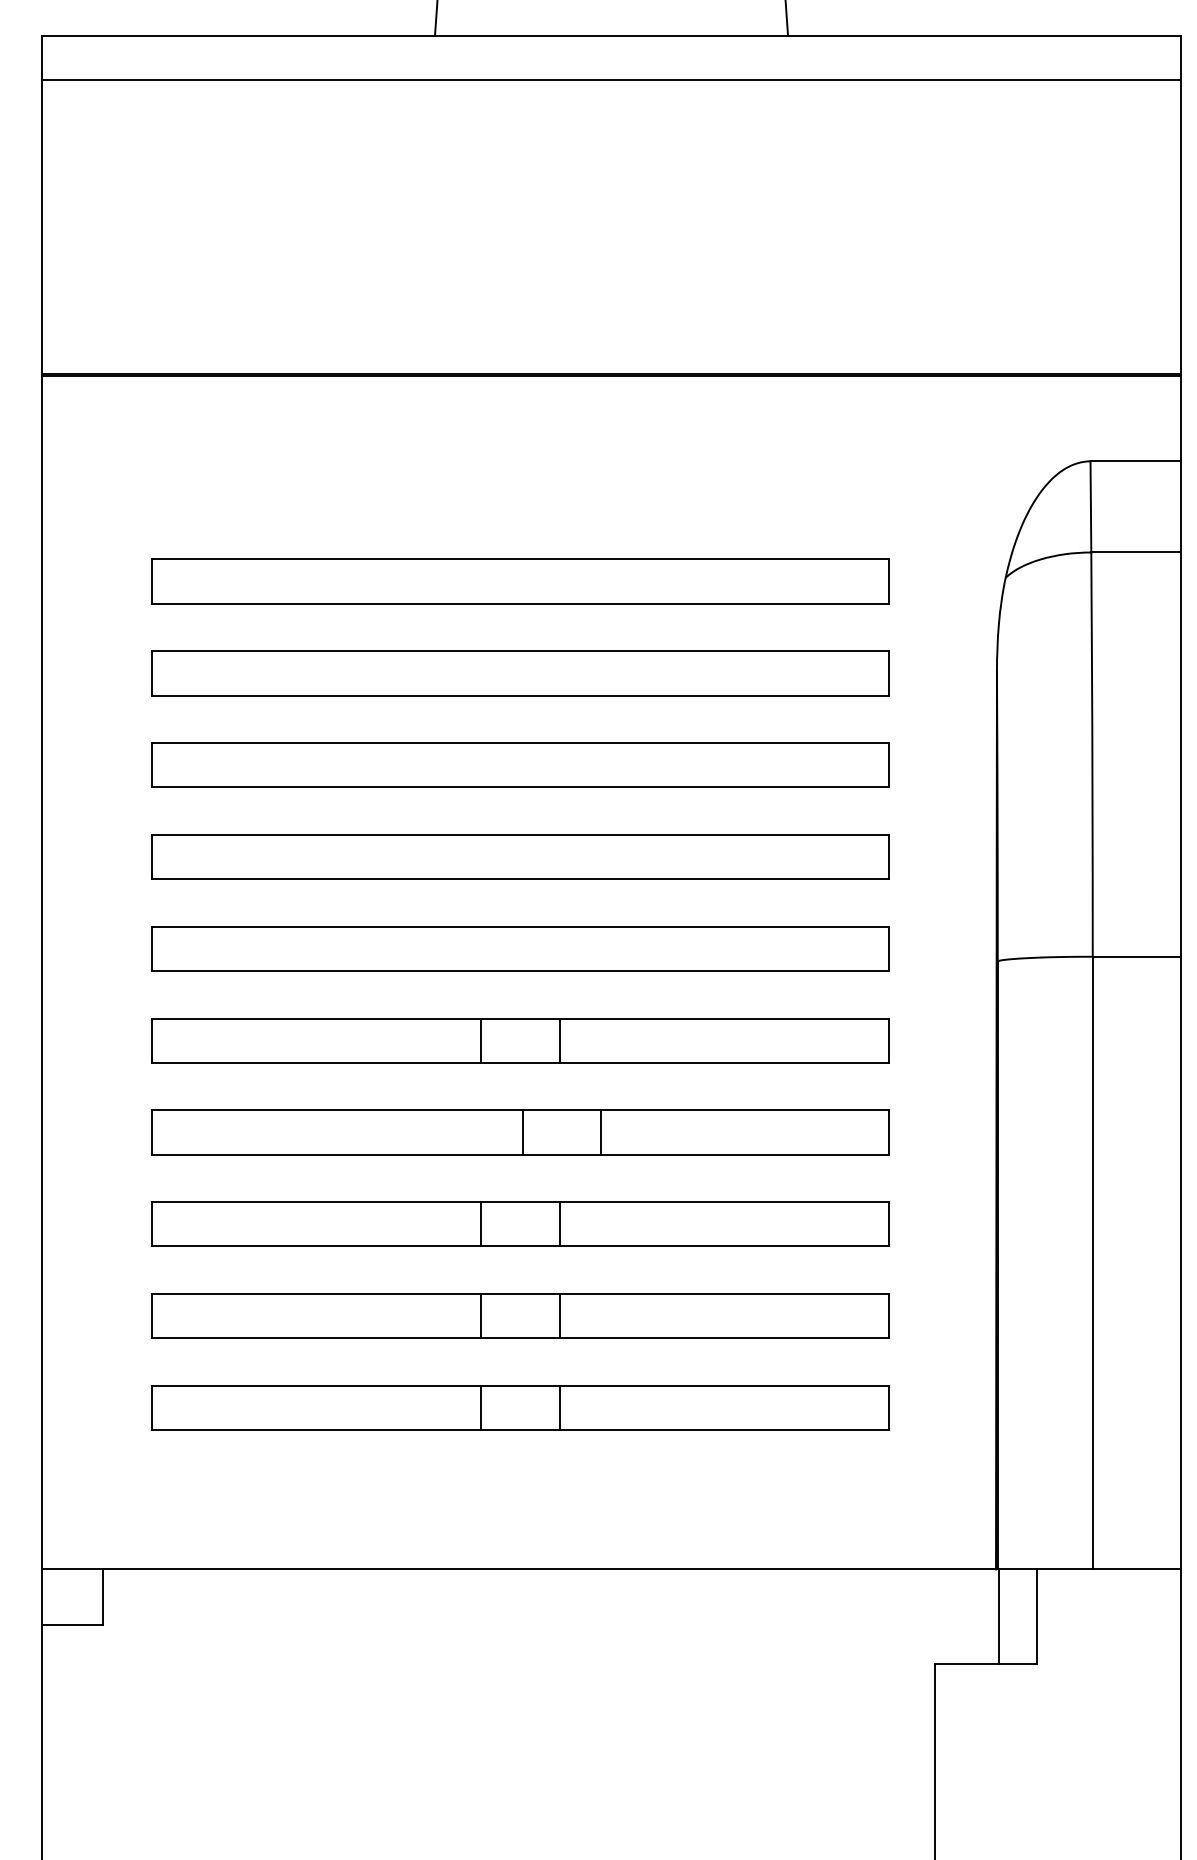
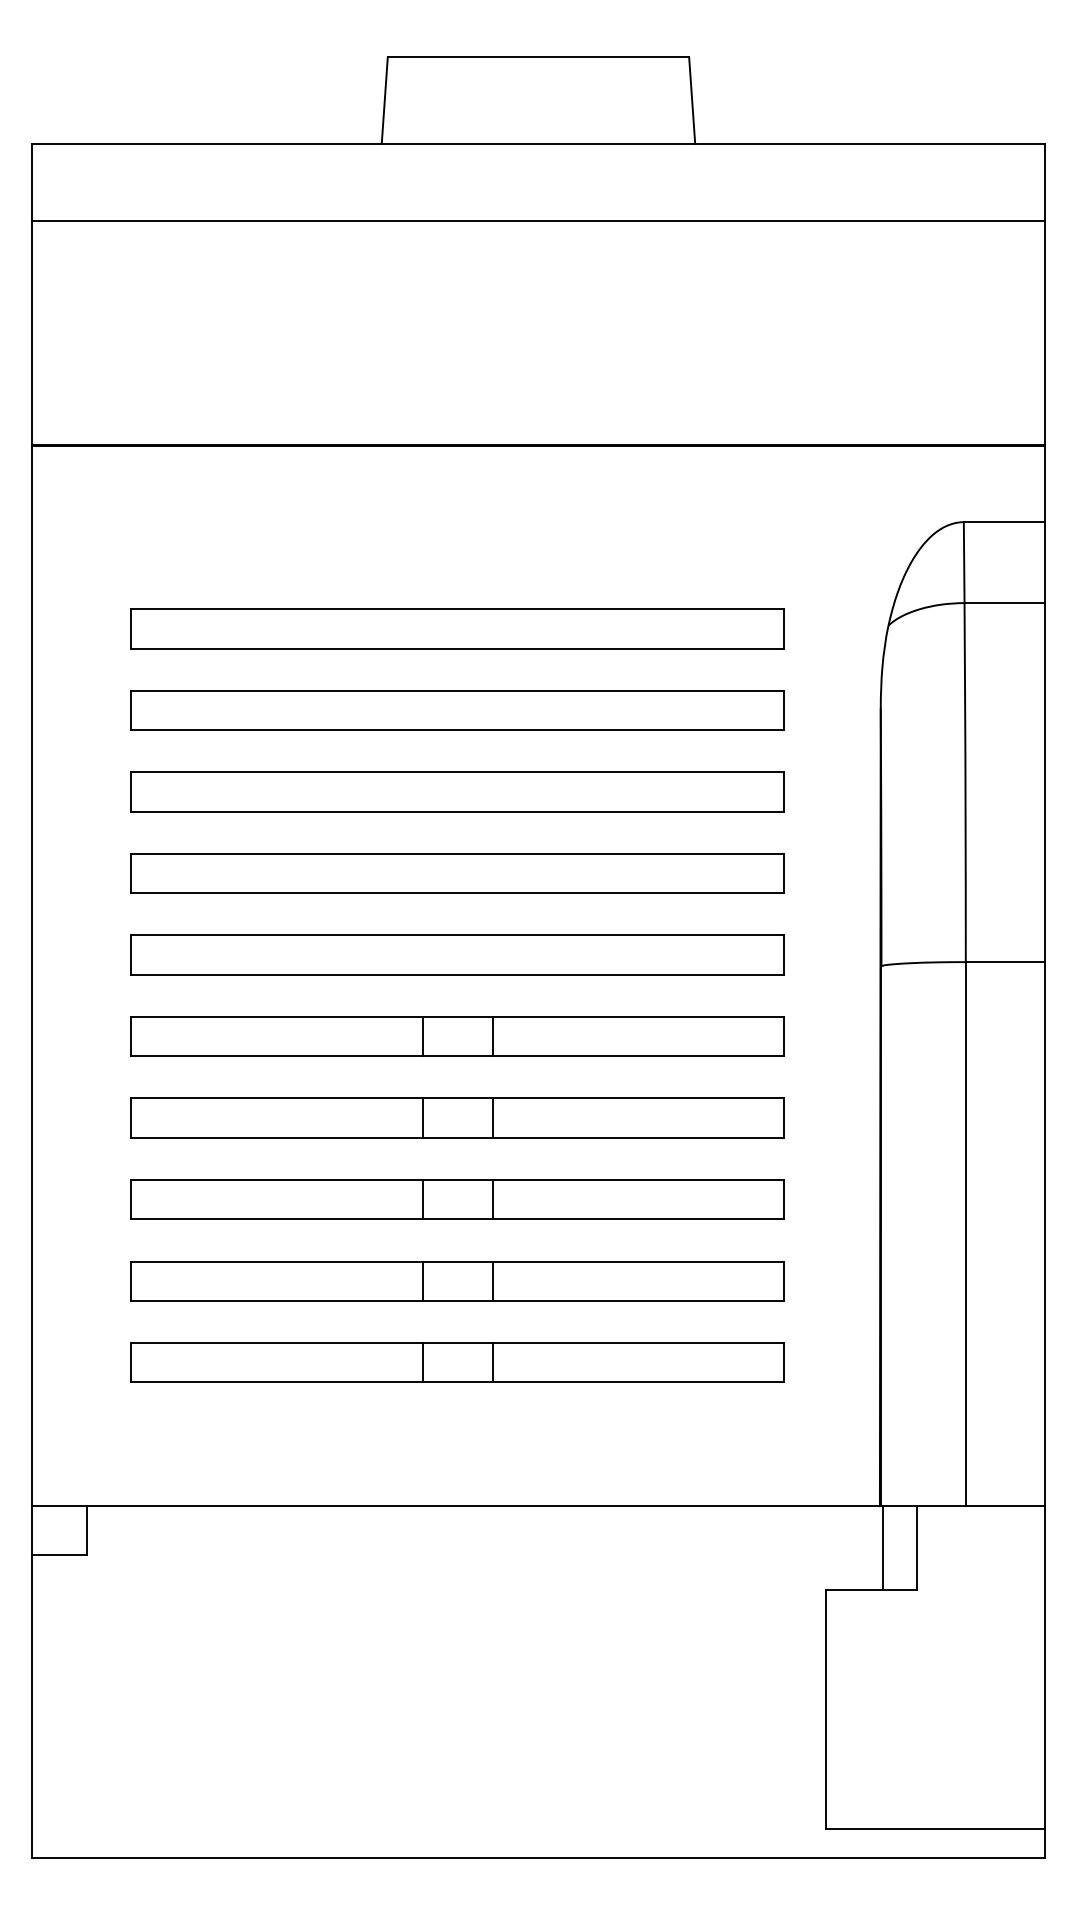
line: (611, 79) -> (538, 221), moved
line: (522, 1131) -> (422, 1117), moved
line: (600, 1131) -> (492, 1117), moved

